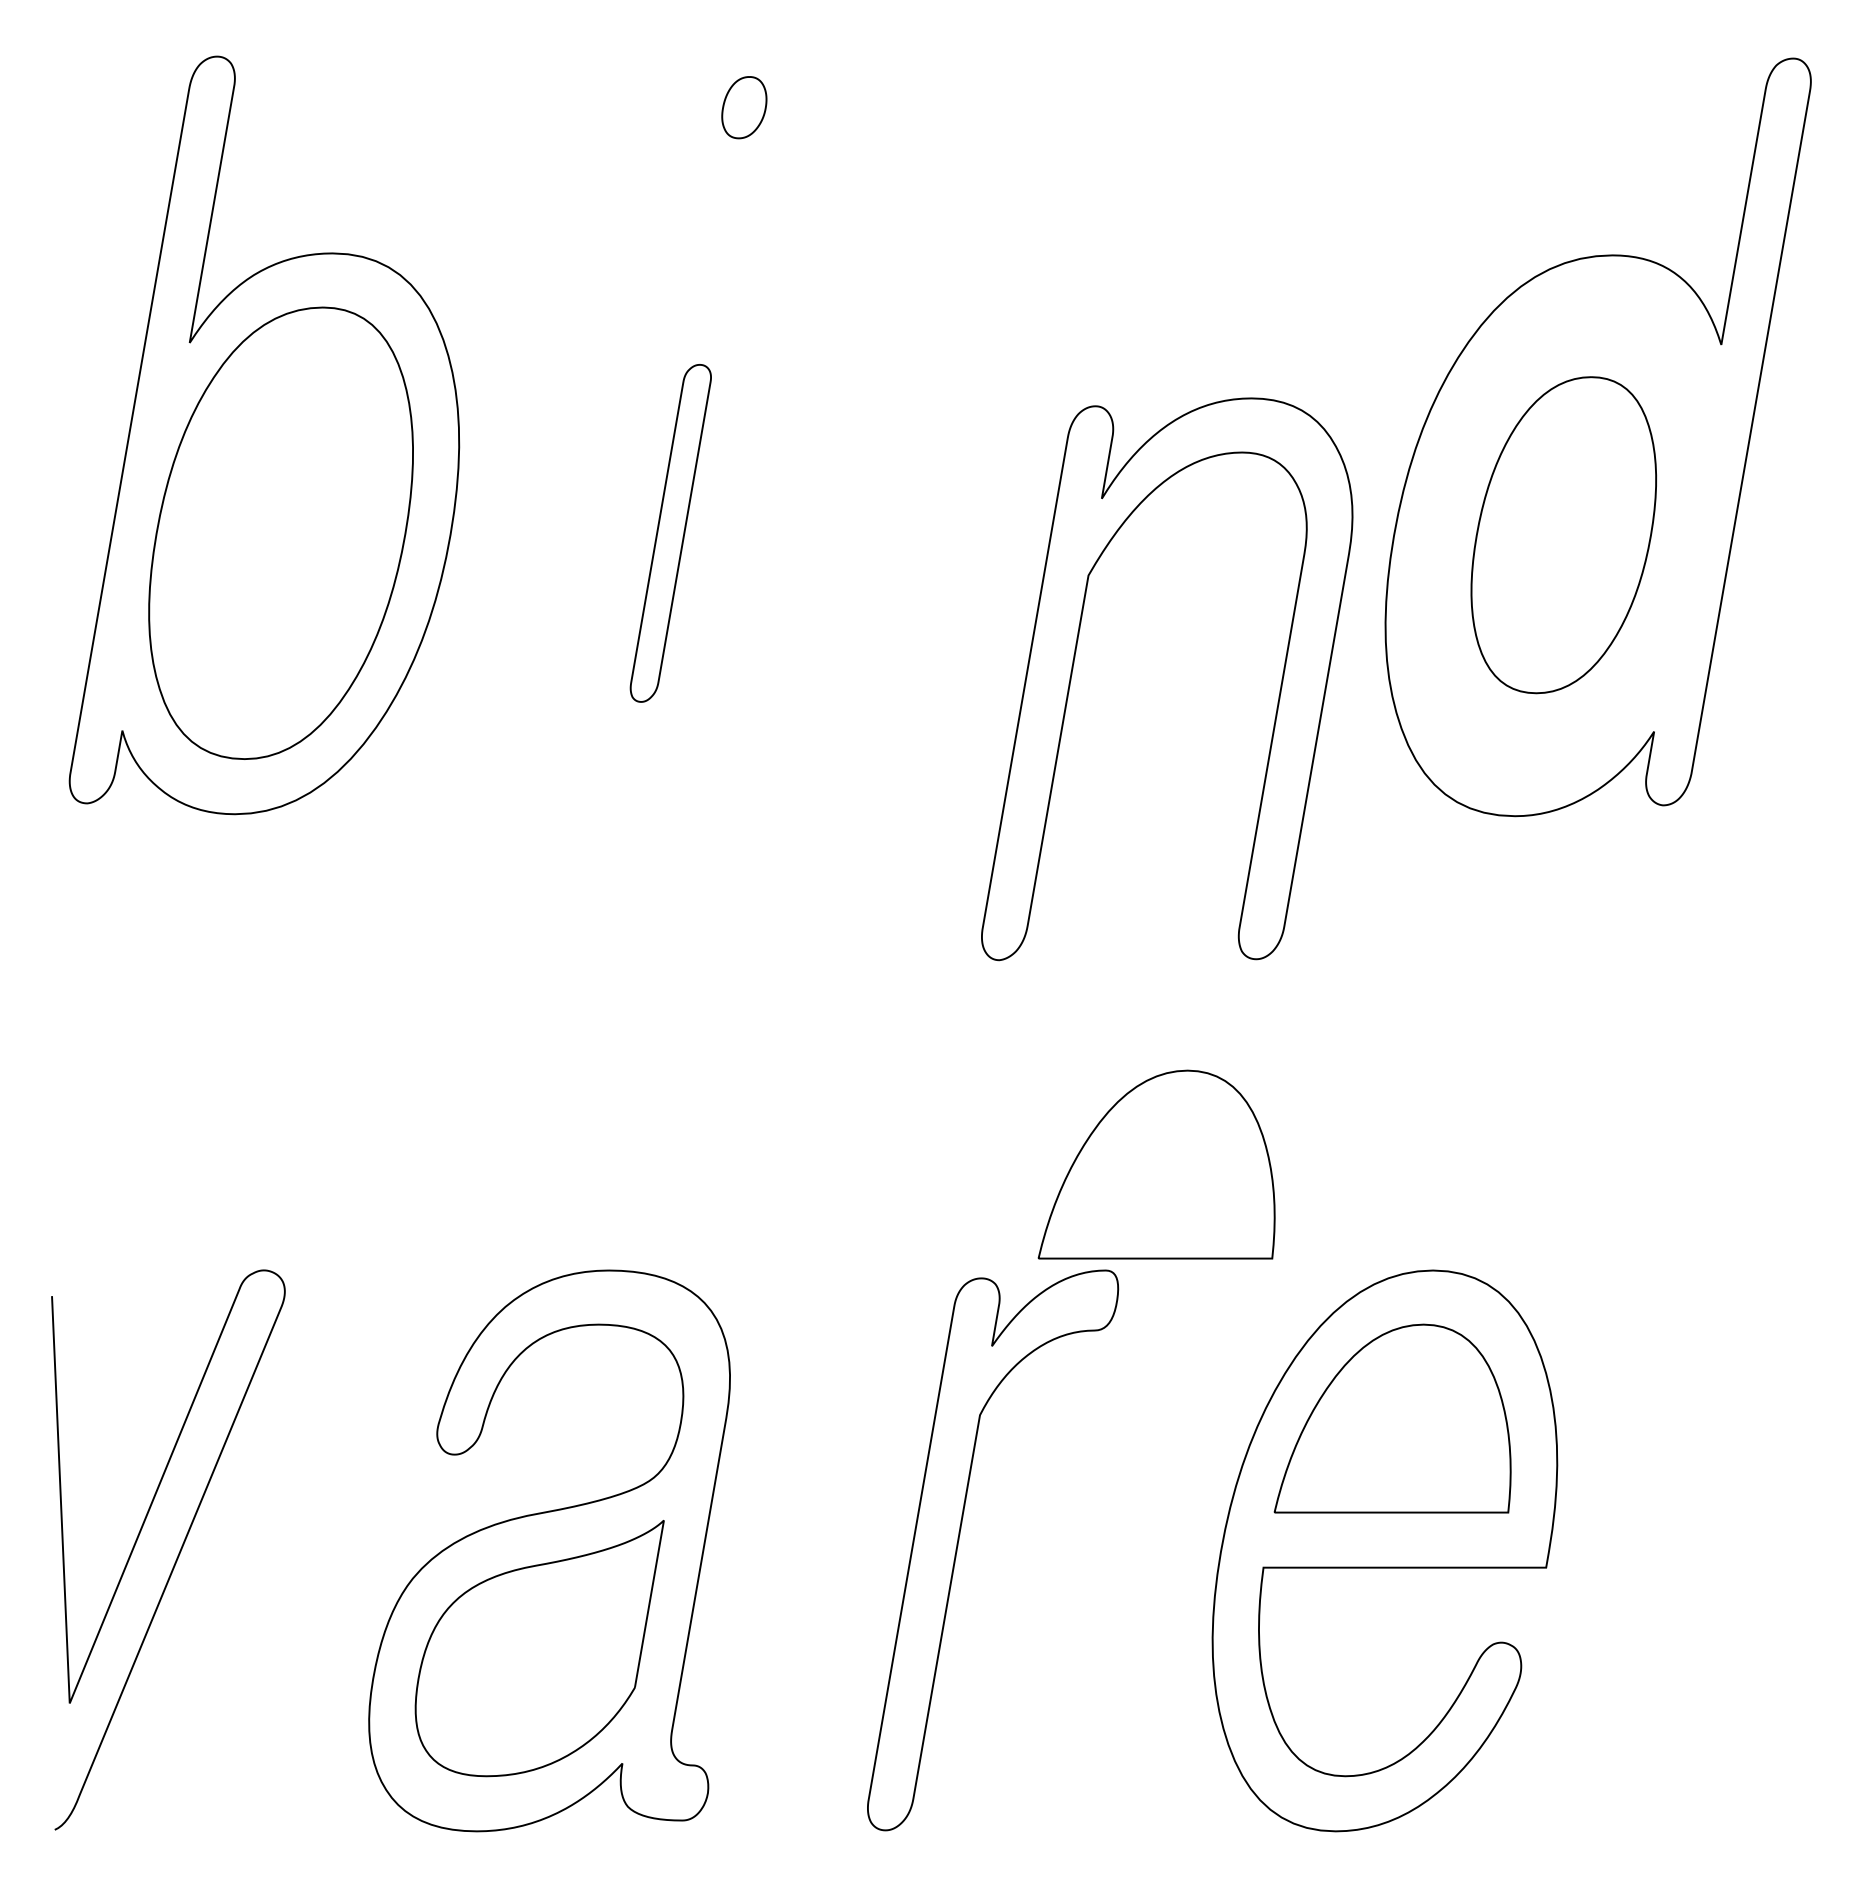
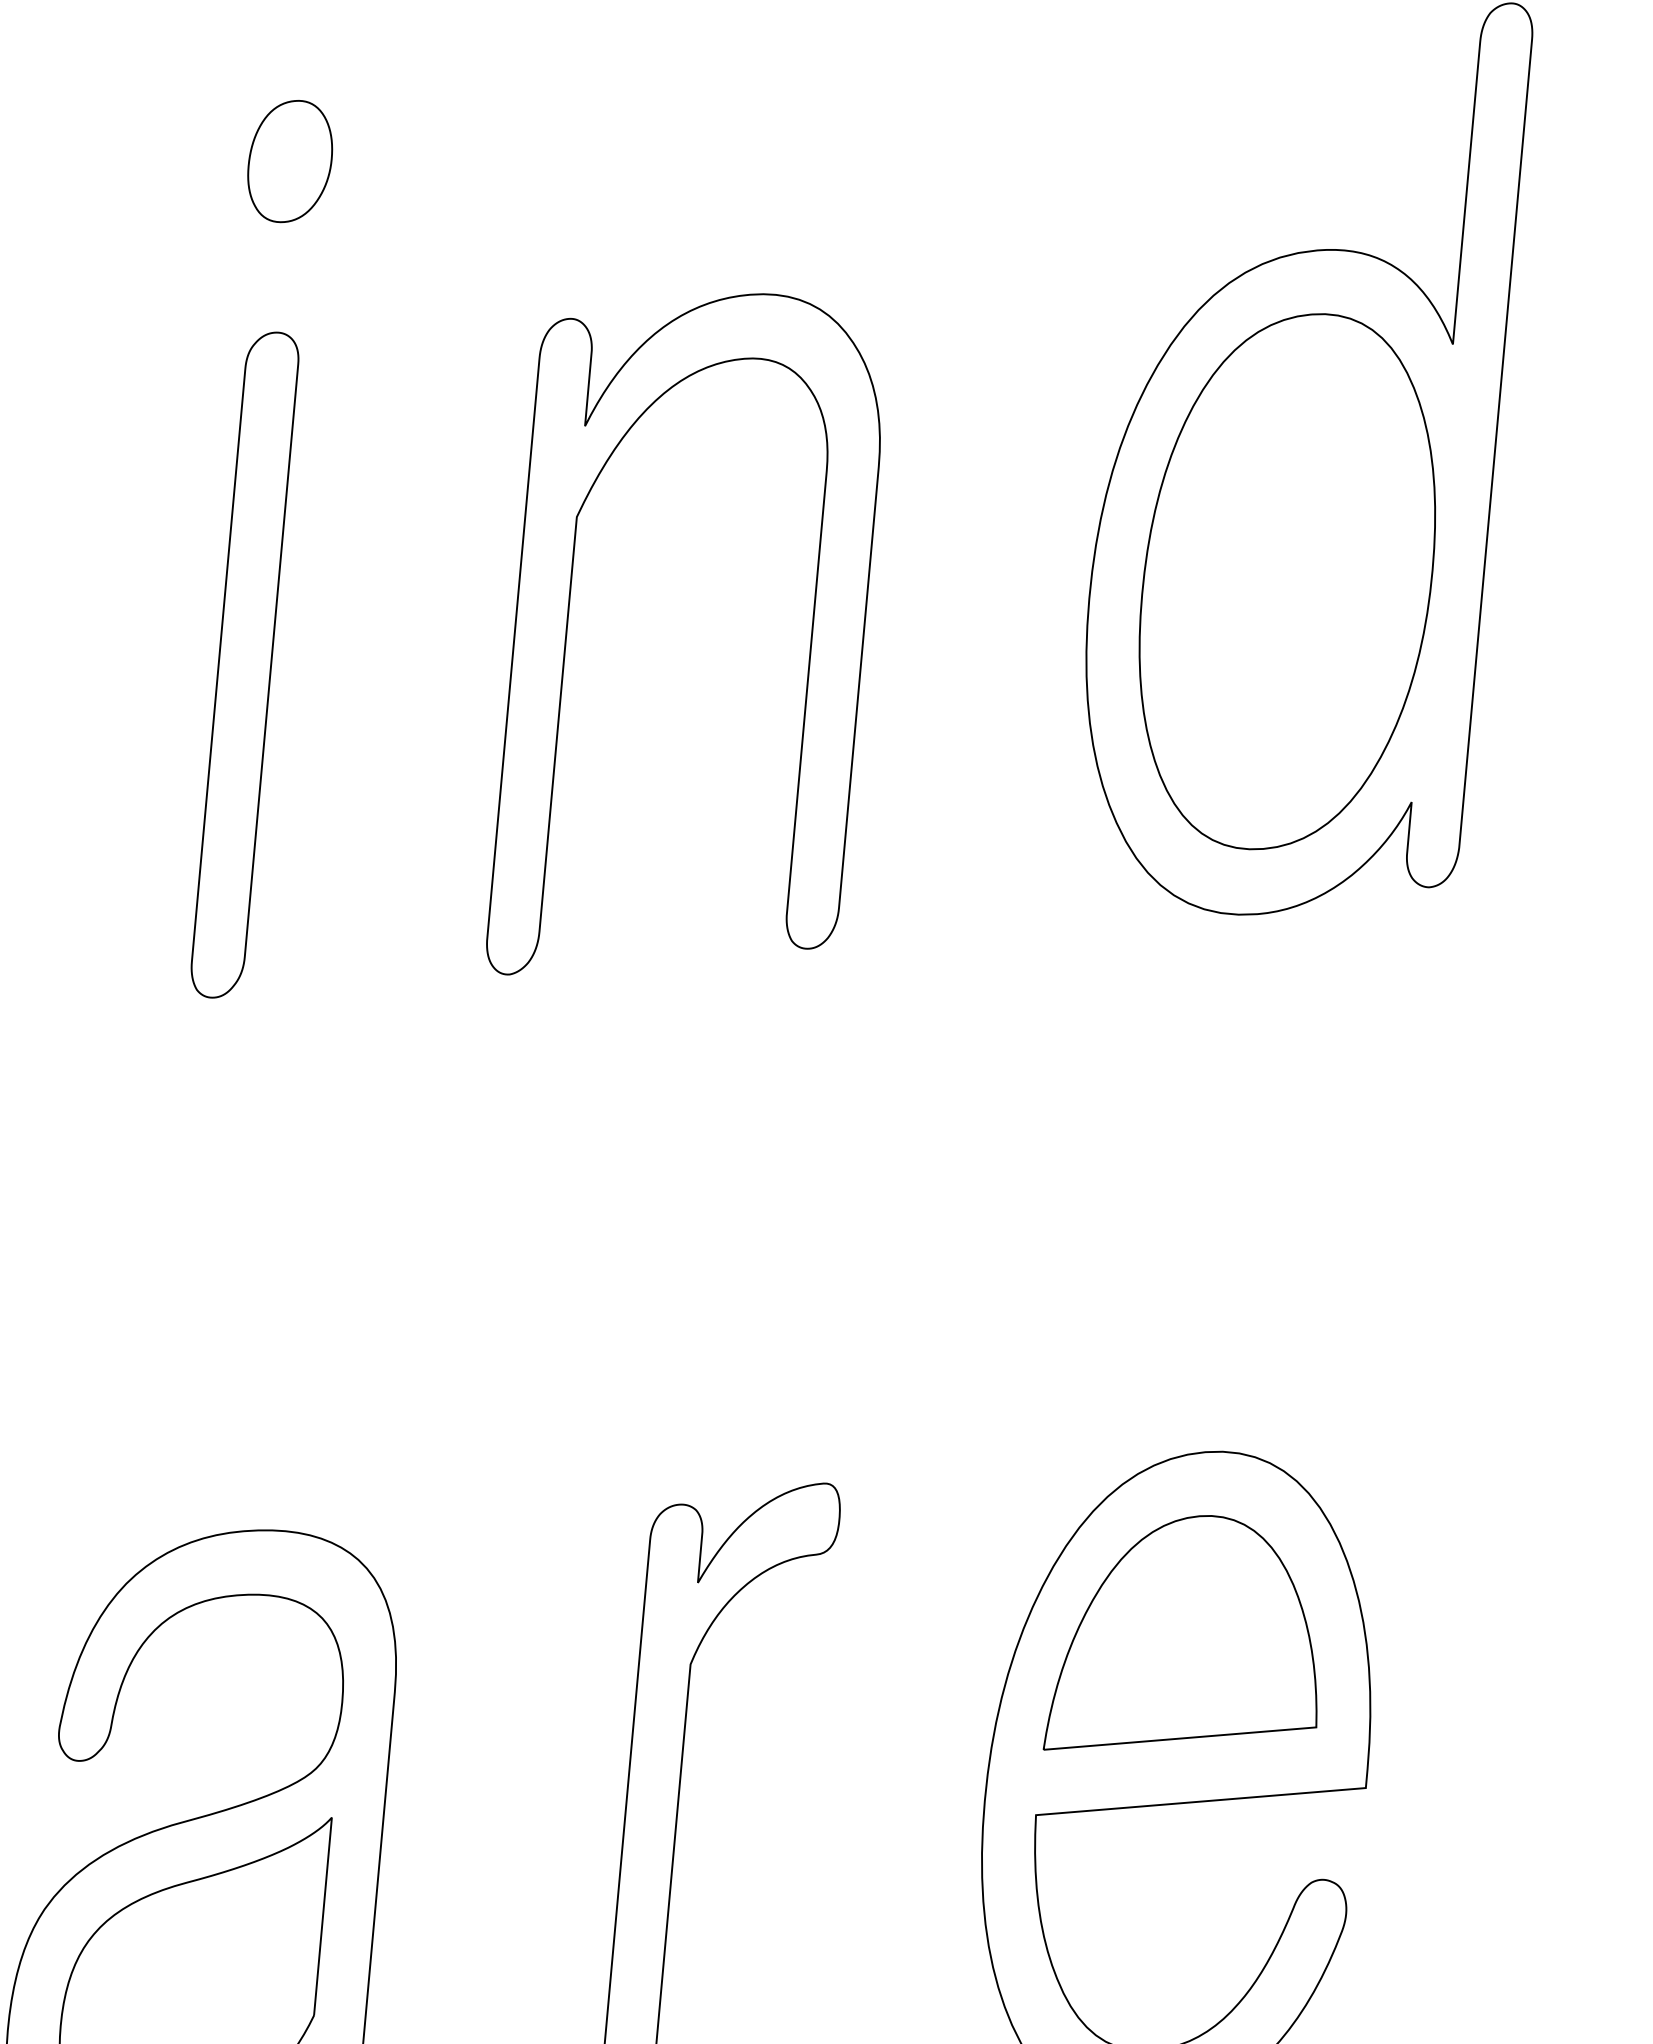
part: (744, 107) -> (290, 161), size x1.67
part: (670, 533) -> (244, 665), size x1.67
part: (1563, 534) -> (1286, 580), size x1.43
part: (1074, 663) -> (568, 621), moved
part: (1156, 1164) -> (872, 1354), removed

